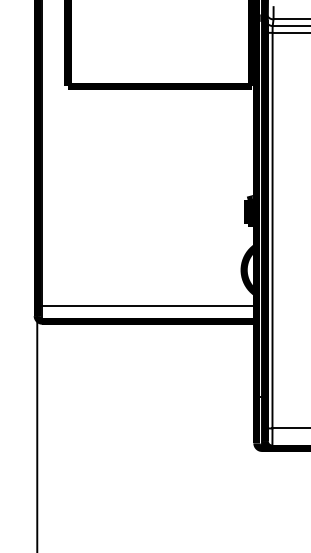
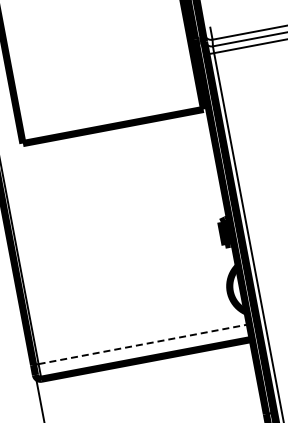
line: (150, 305) -> (144, 343), solid -> dashed

